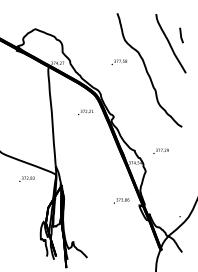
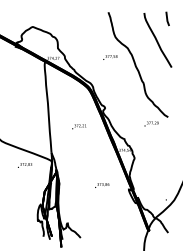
line: (181, 35) -> (167, 18), moved
text: (85, 112) -> (79, 126), moved
text: (160, 150) -> (151, 123), moved
text: (121, 200) -> (102, 185), moved

